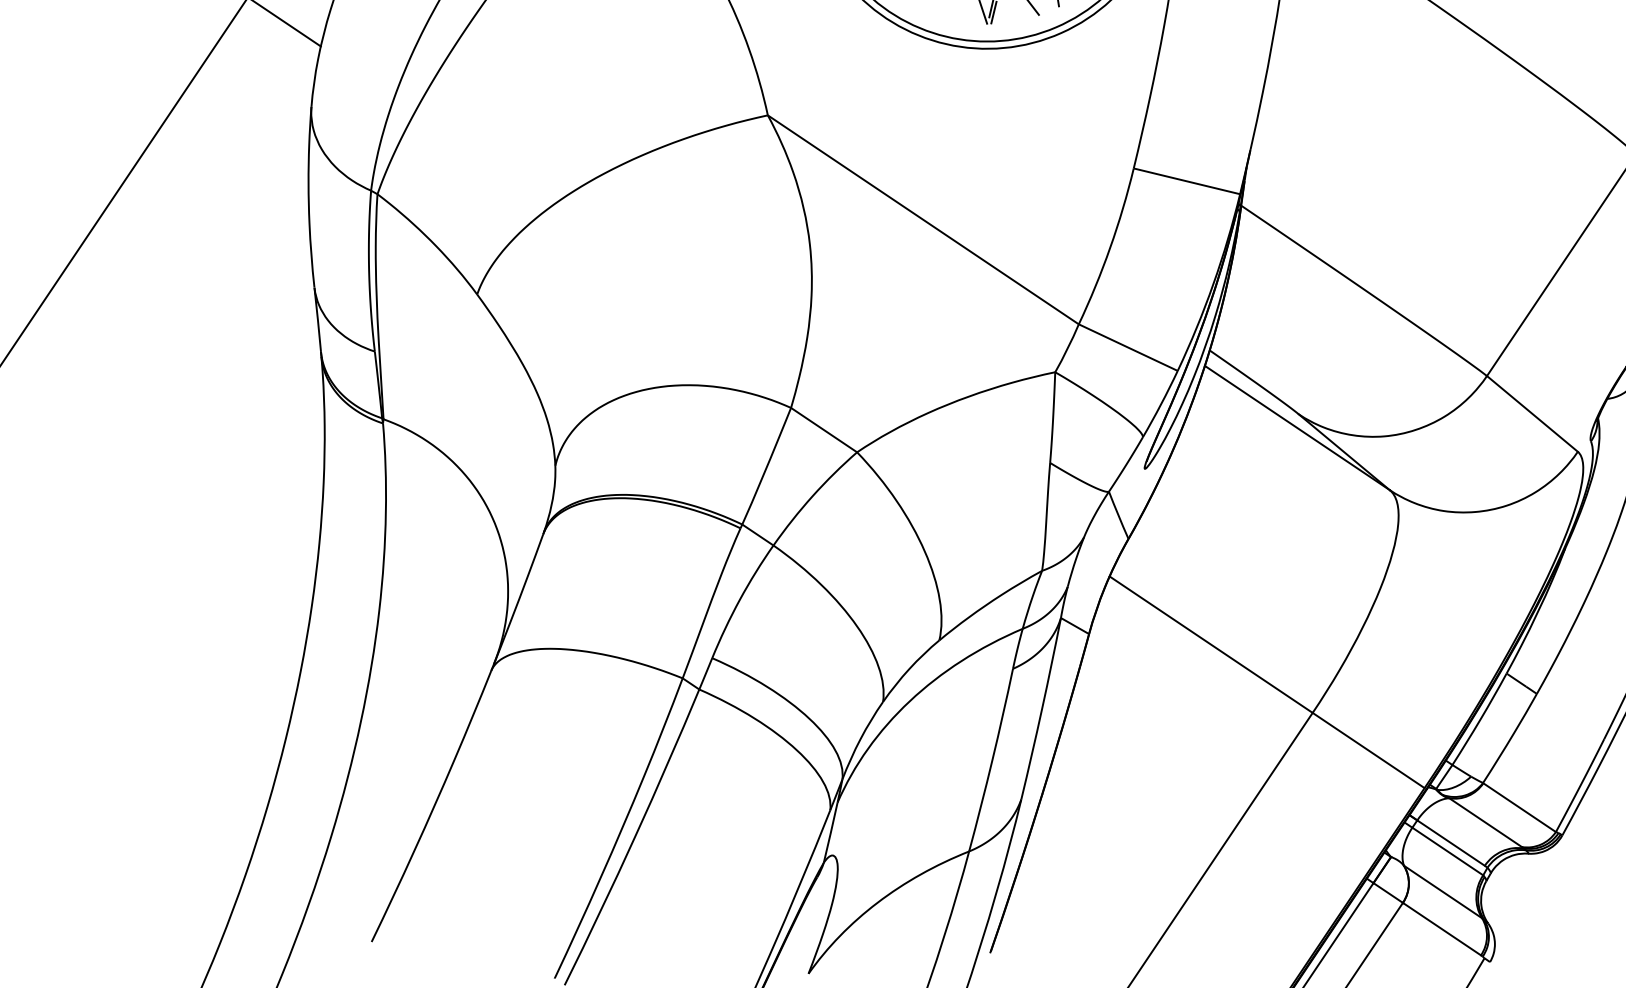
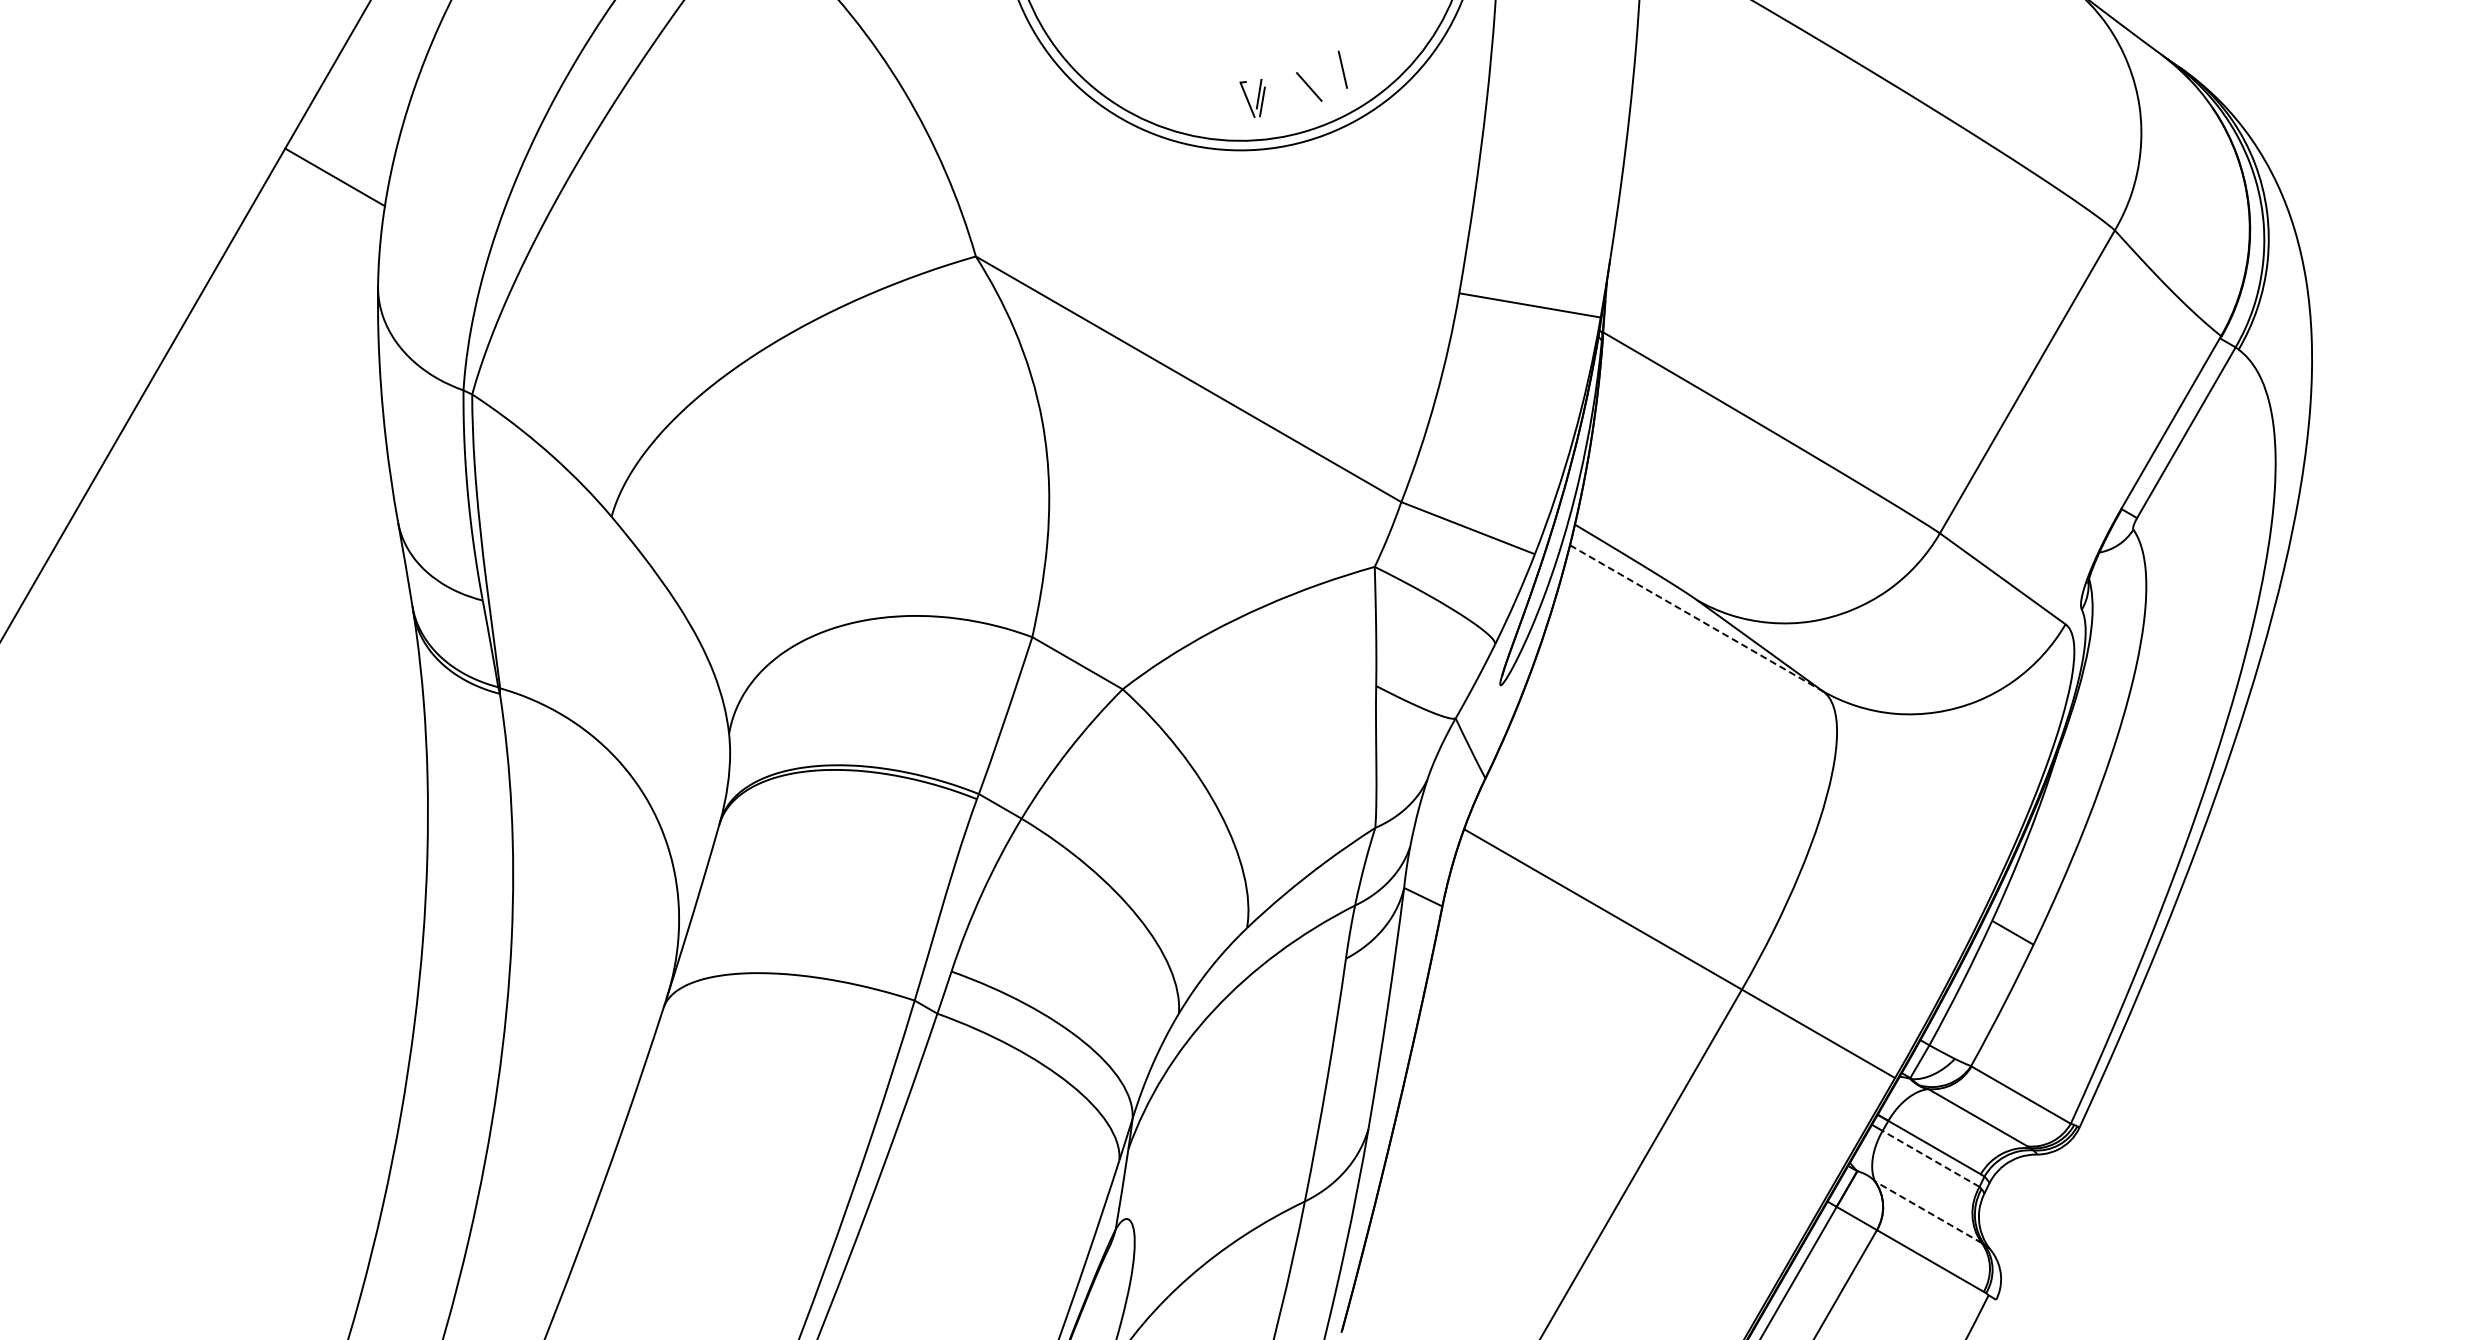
line: (1297, 428) -> (1696, 618), solid -> dashed
line: (1448, 851) -> (1931, 1158), solid -> dashed
line: (1443, 892) -> (1928, 1212), solid -> dashed

